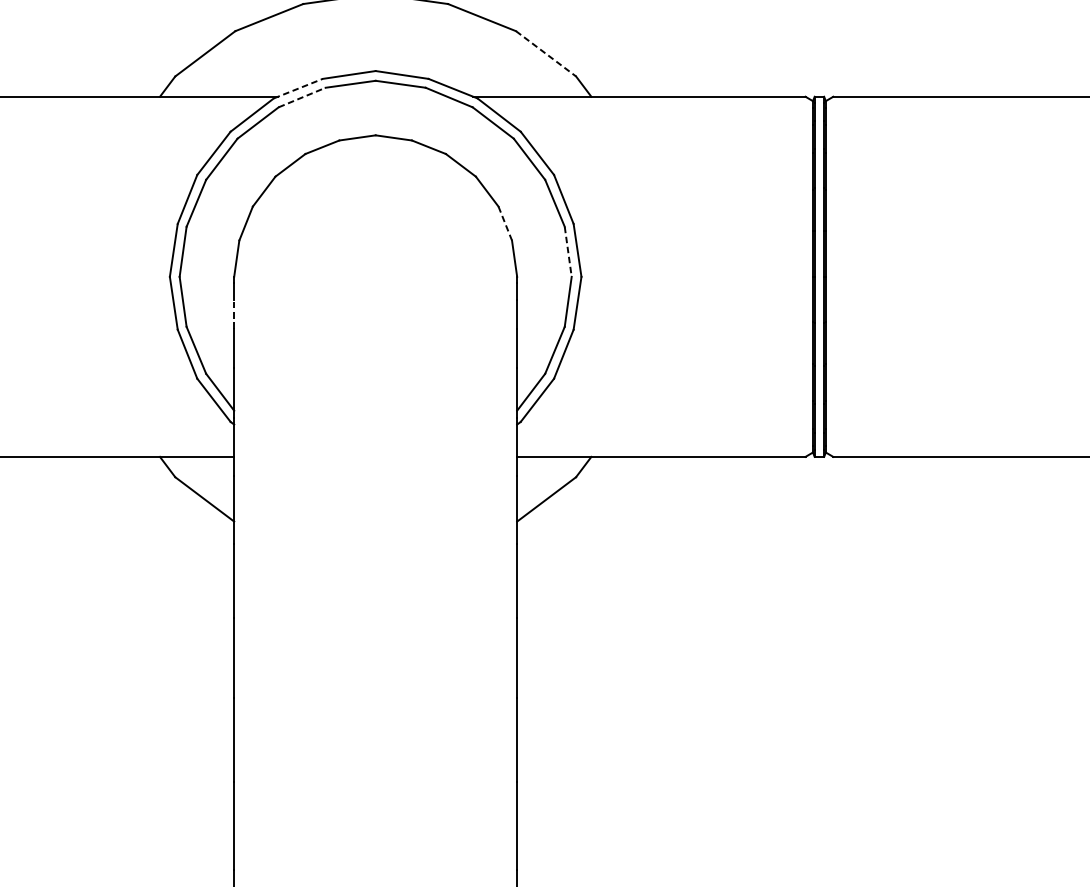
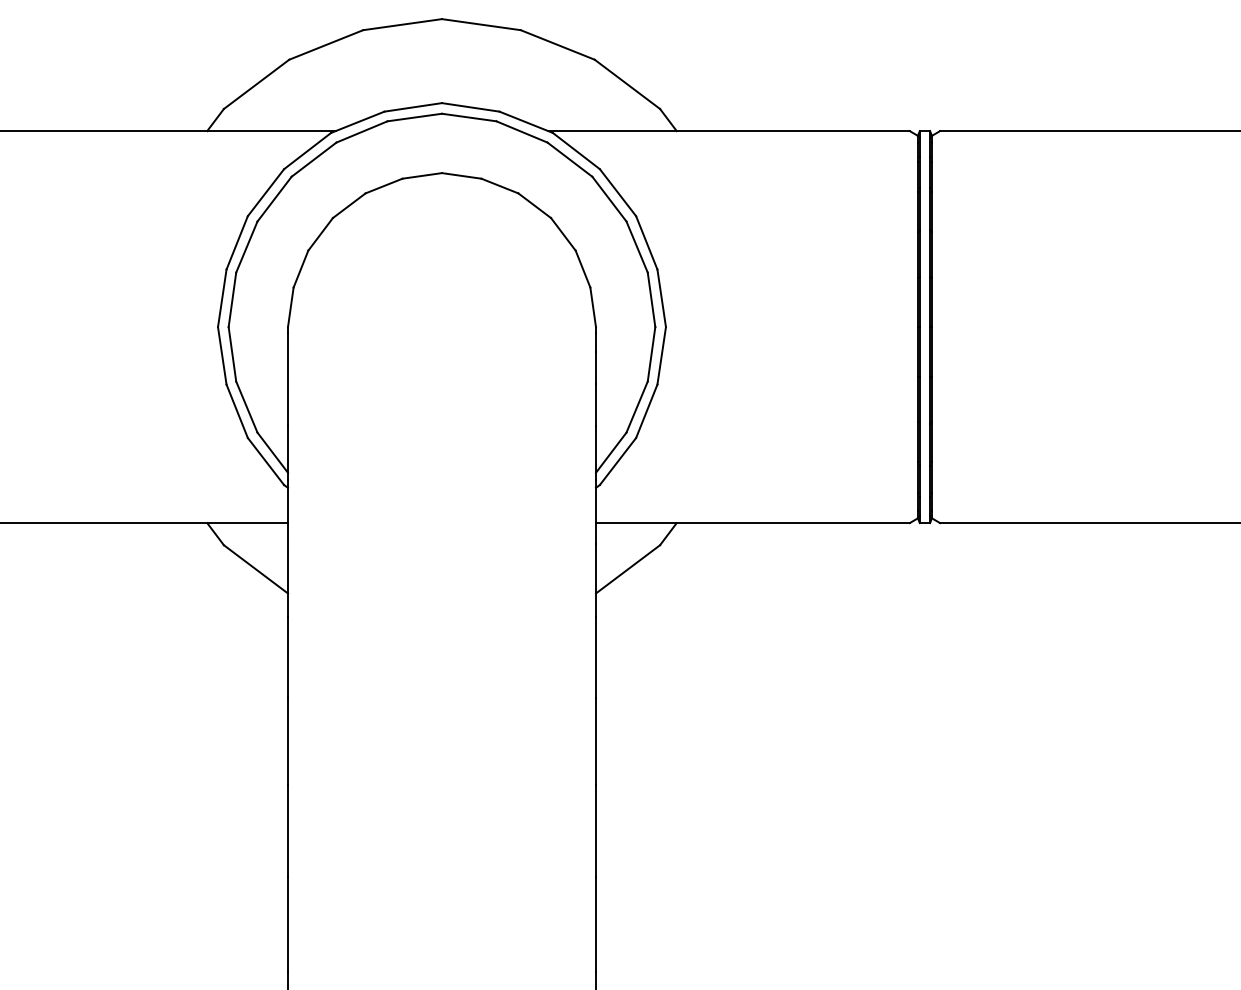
line: (546, 53) -> (627, 84), dashed -> solid
line: (298, 88) -> (357, 122), dashed -> solid
line: (301, 97) -> (361, 131), dashed -> solid
line: (505, 223) -> (583, 269), dashed -> solid
line: (568, 252) -> (651, 300), dashed -> solid
line: (234, 313) -> (288, 367), dashed -> solid

